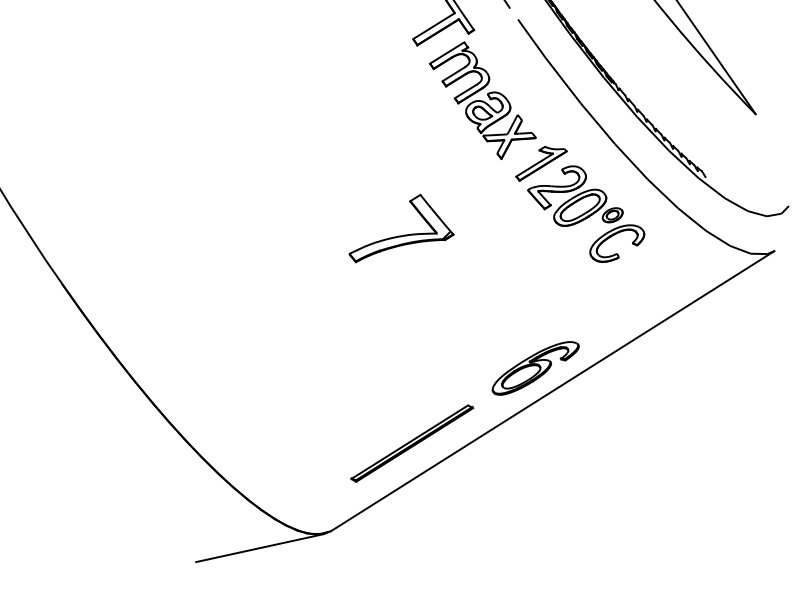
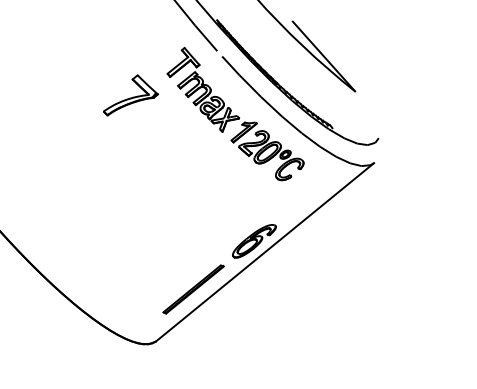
part: (402, 230) -> (130, 95), moved
line: (260, 546) -> (119, 354), removed

